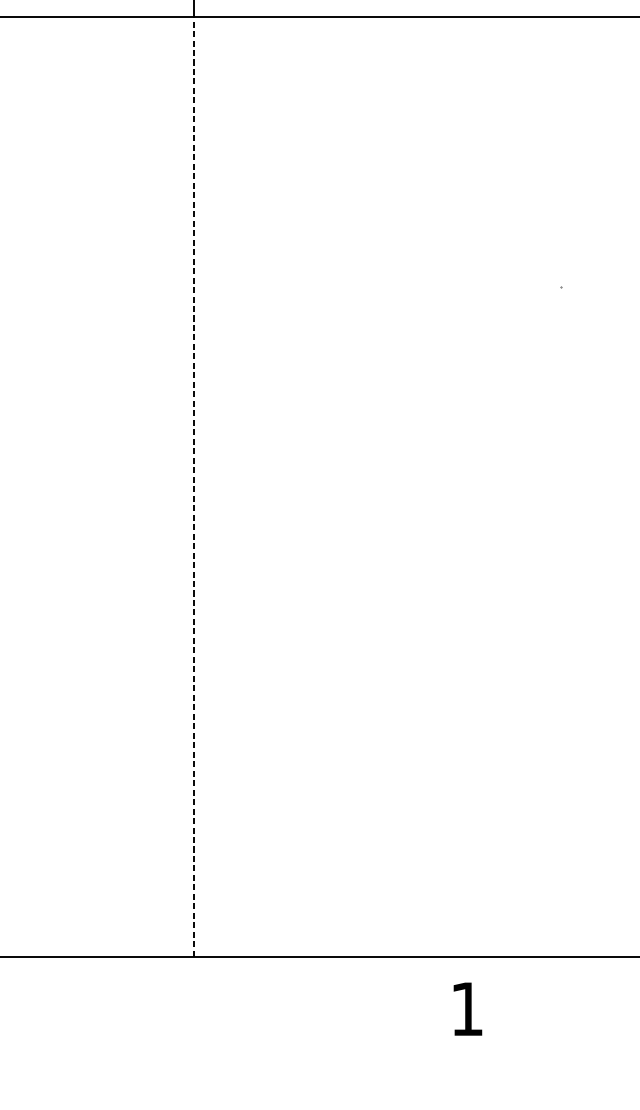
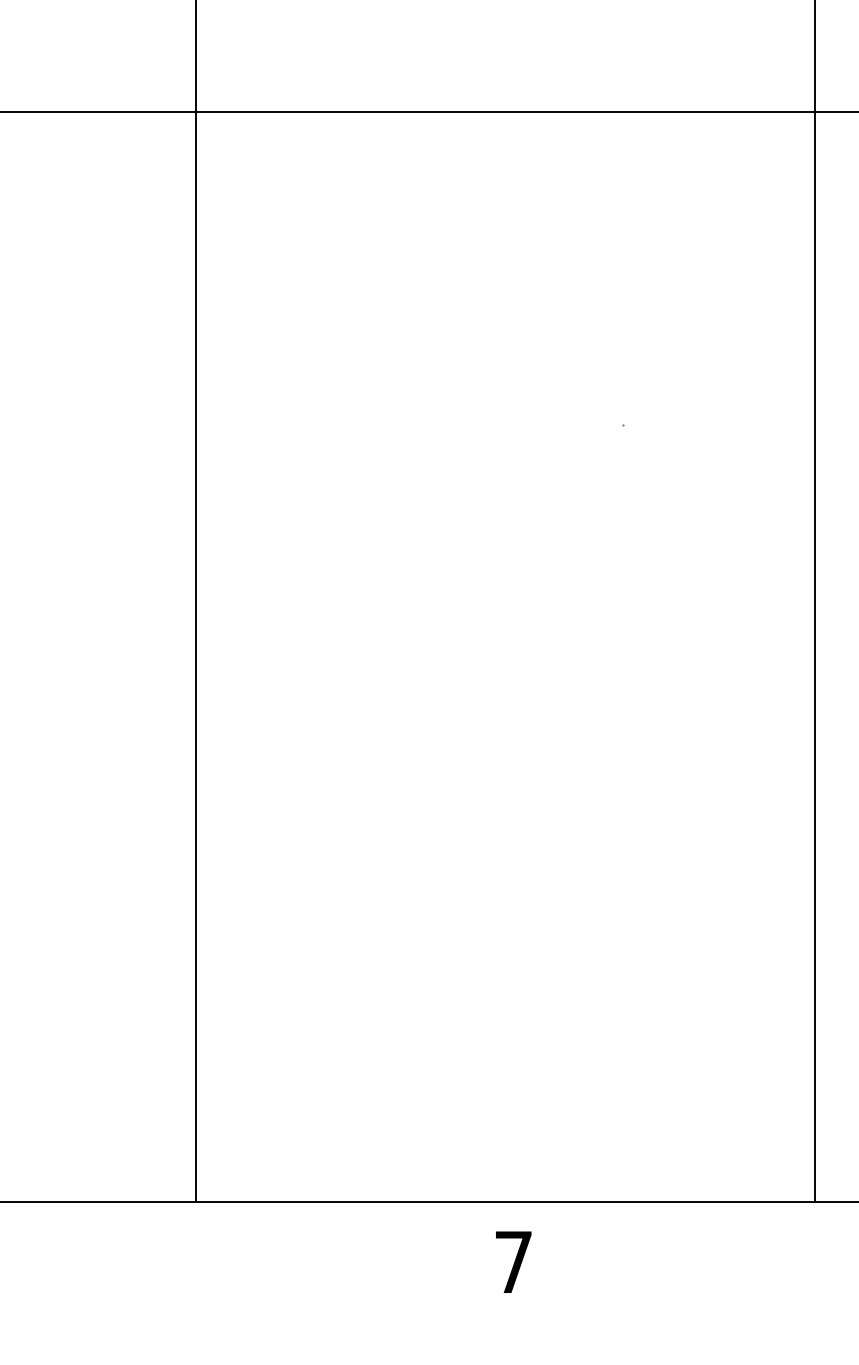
line: (193, 486) -> (196, 656), dashed -> solid
text: (467, 1008) -> (513, 1261), 1 -> 7

